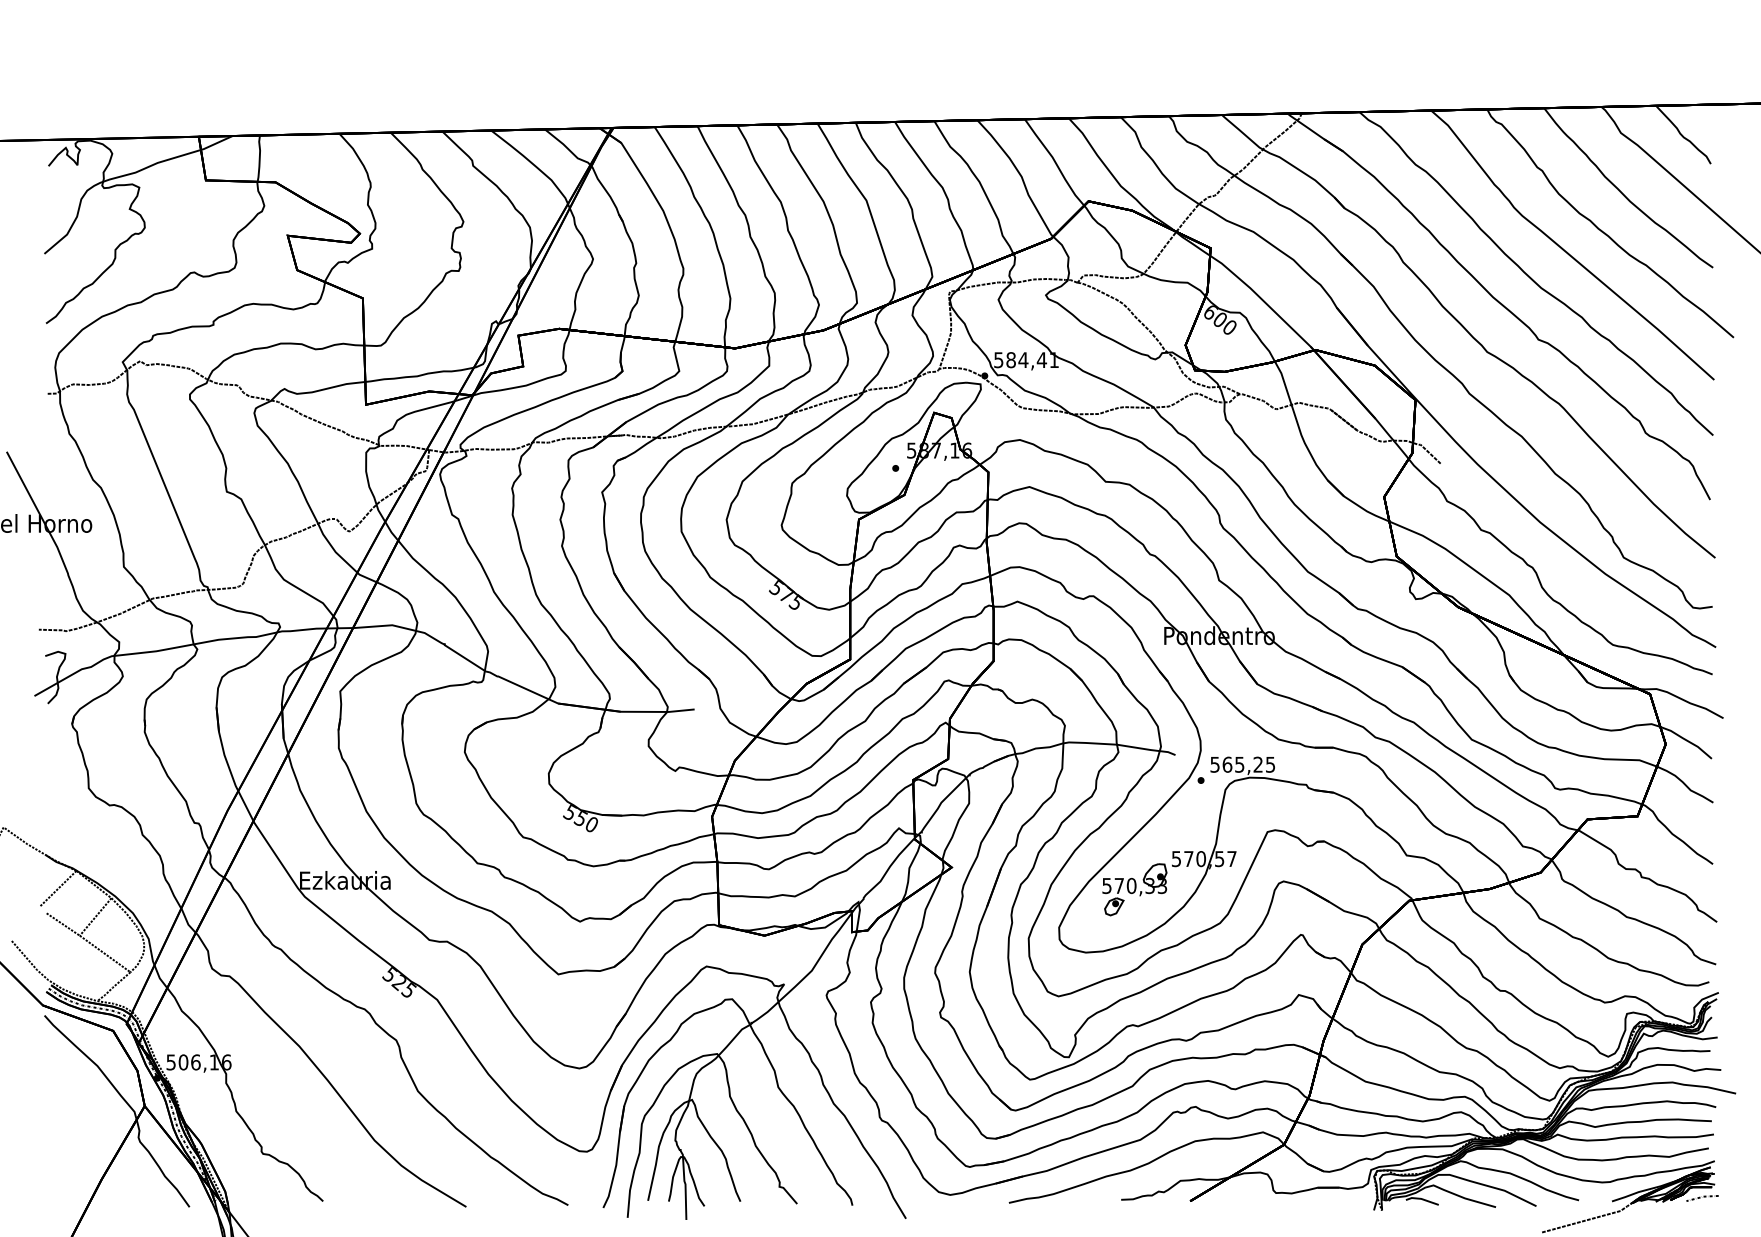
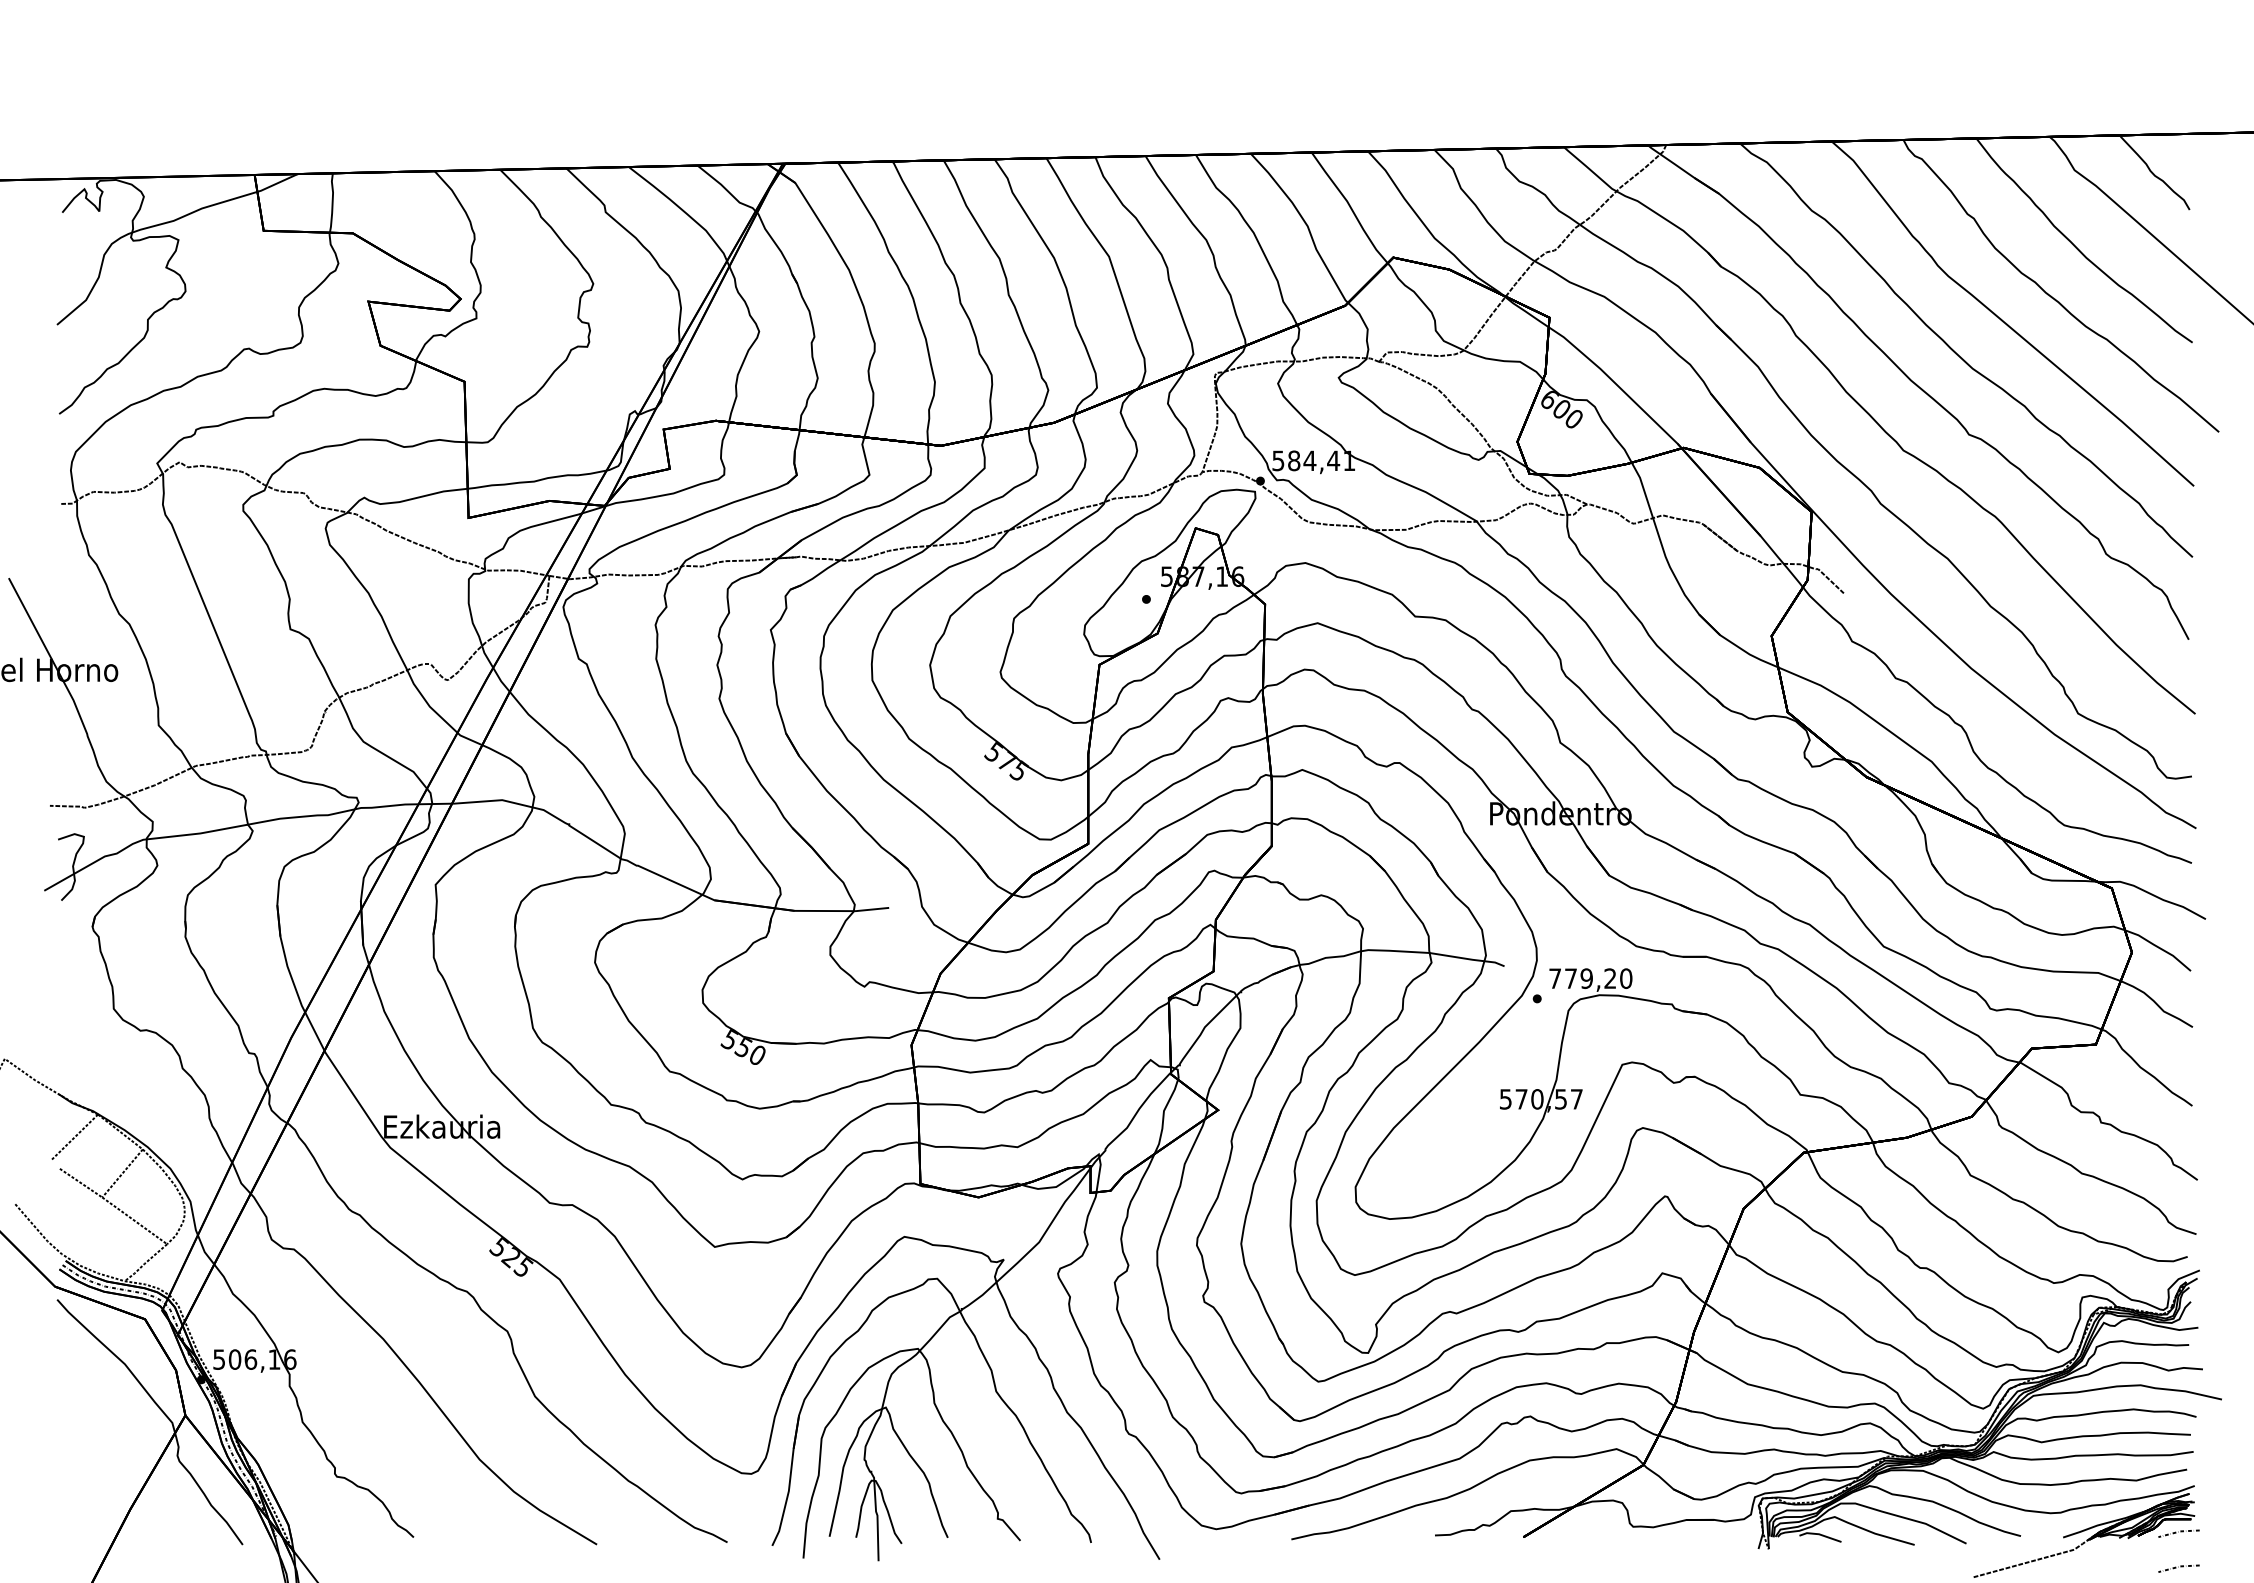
text: (1242, 764) -> (1590, 978), 565,25 -> 779,20
part: (1134, 889) -> (1452, 1138), removed
line: (1702, 1224) -> (2178, 1567), added

